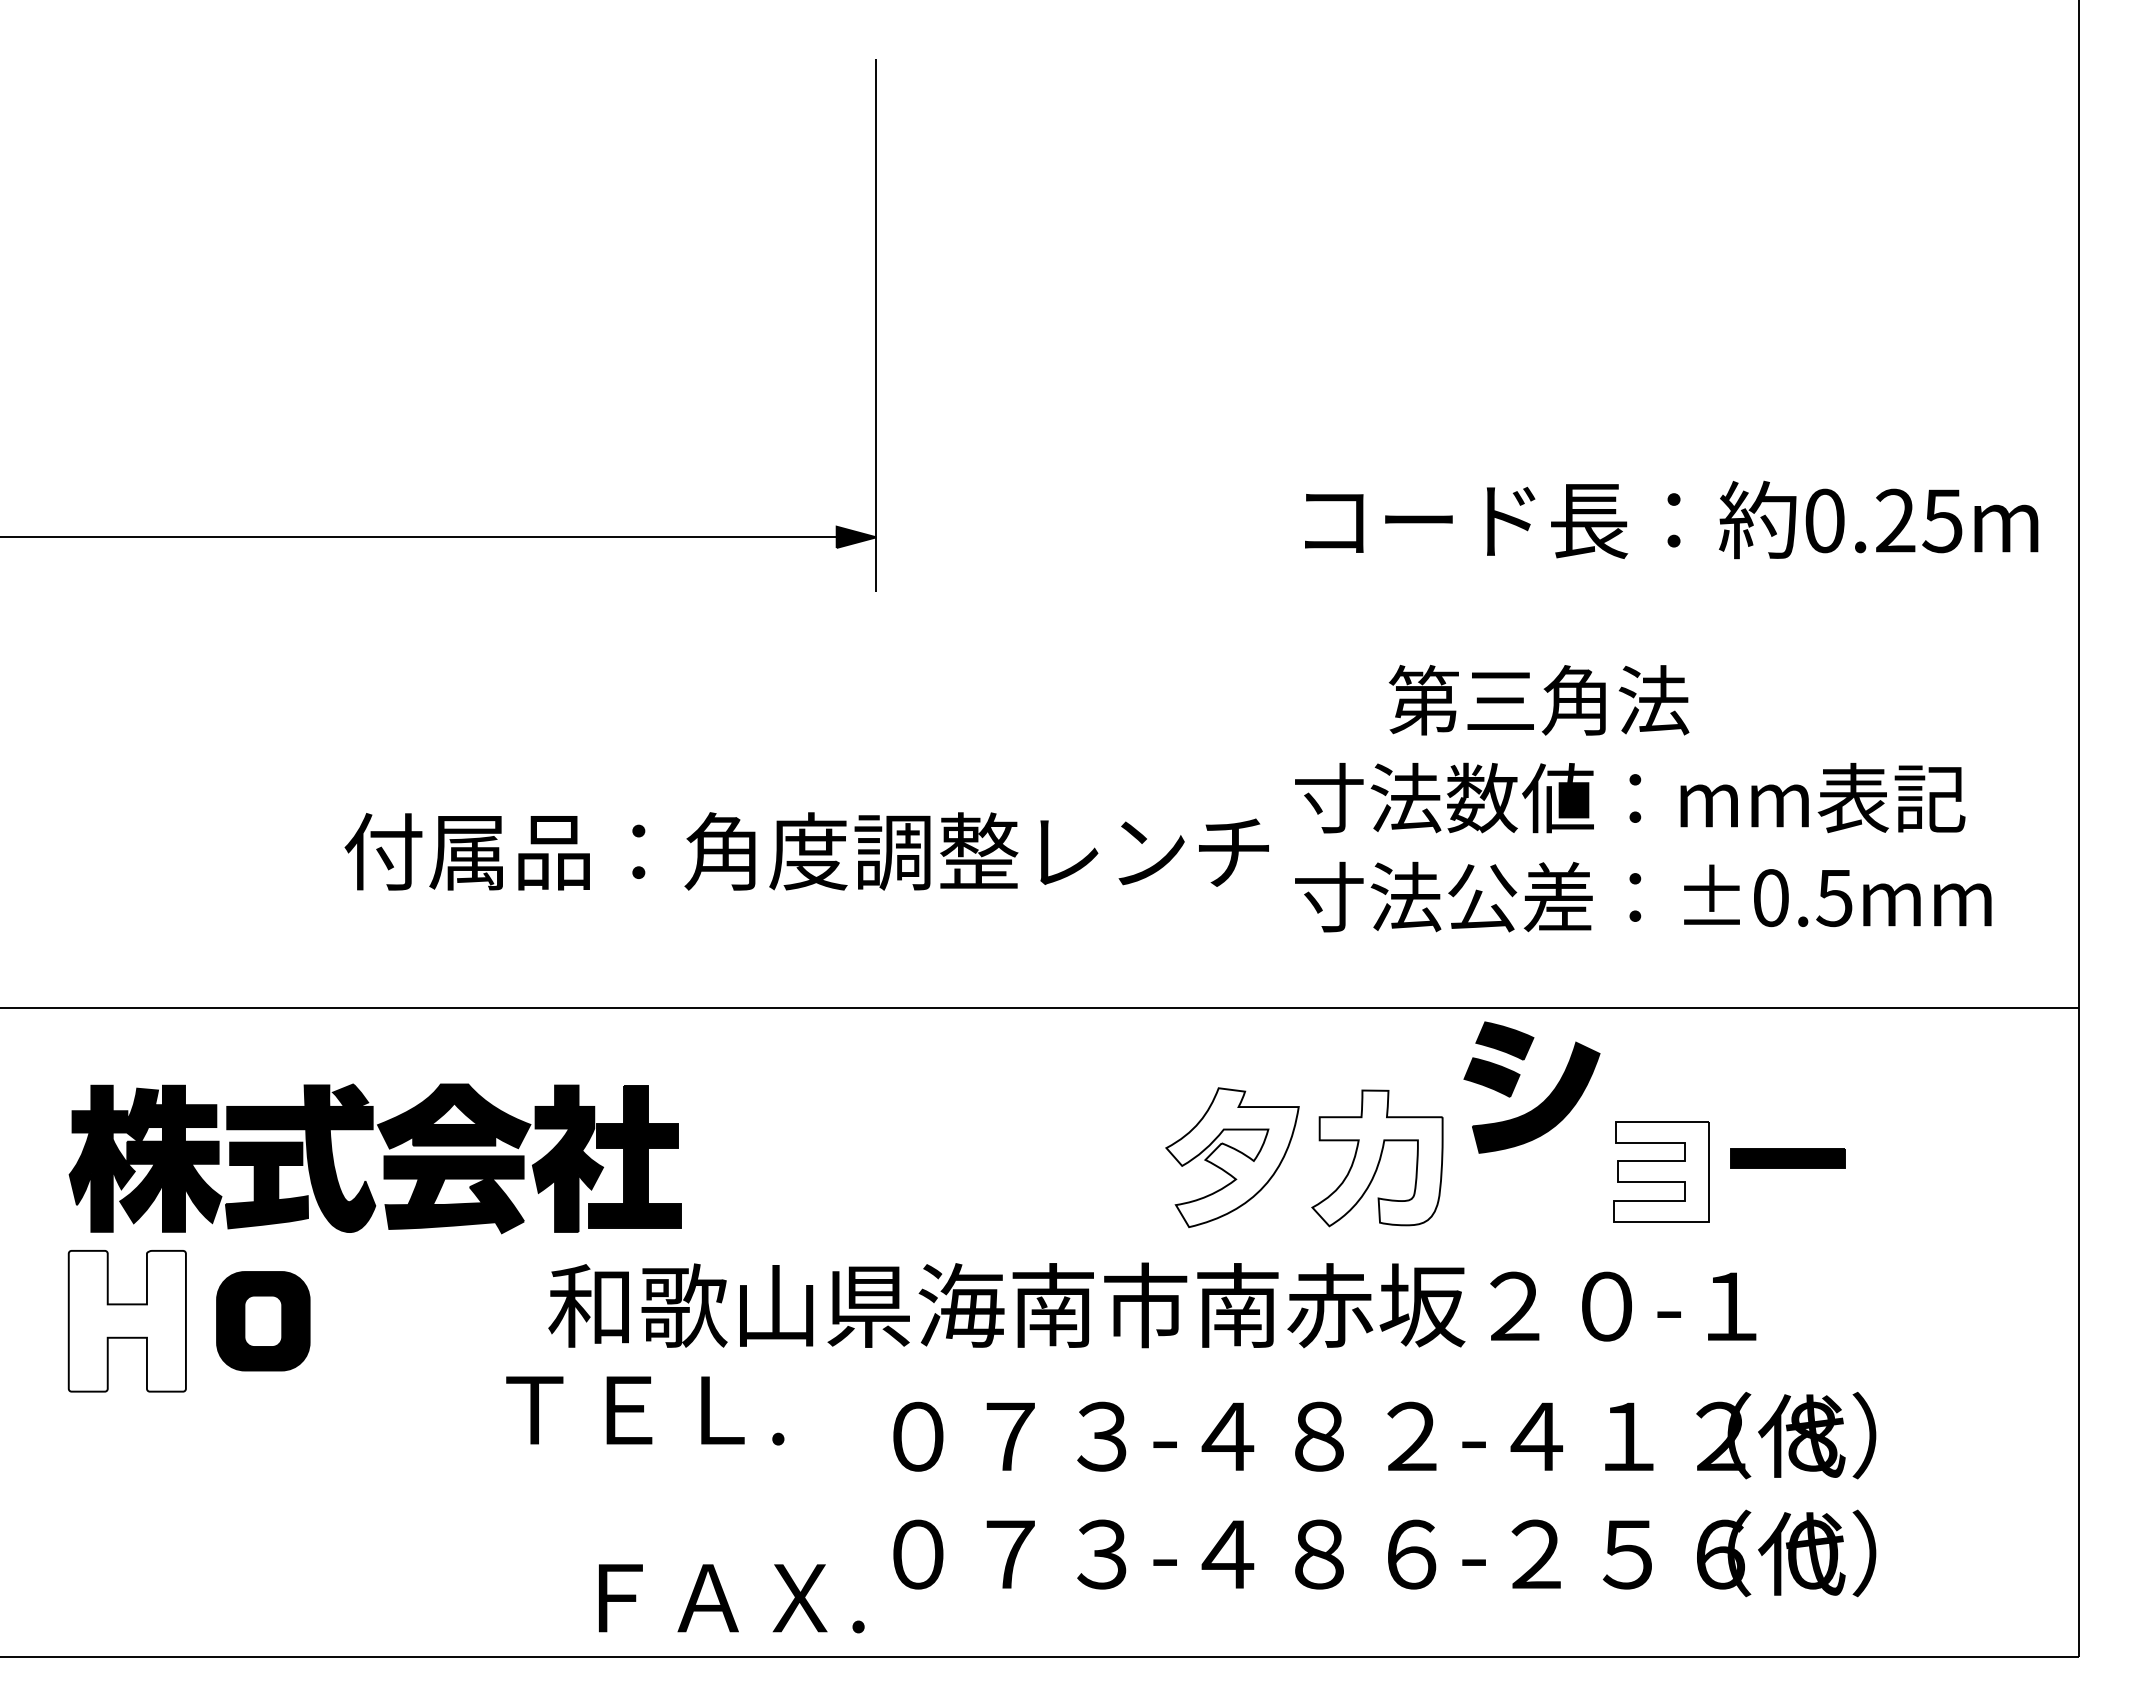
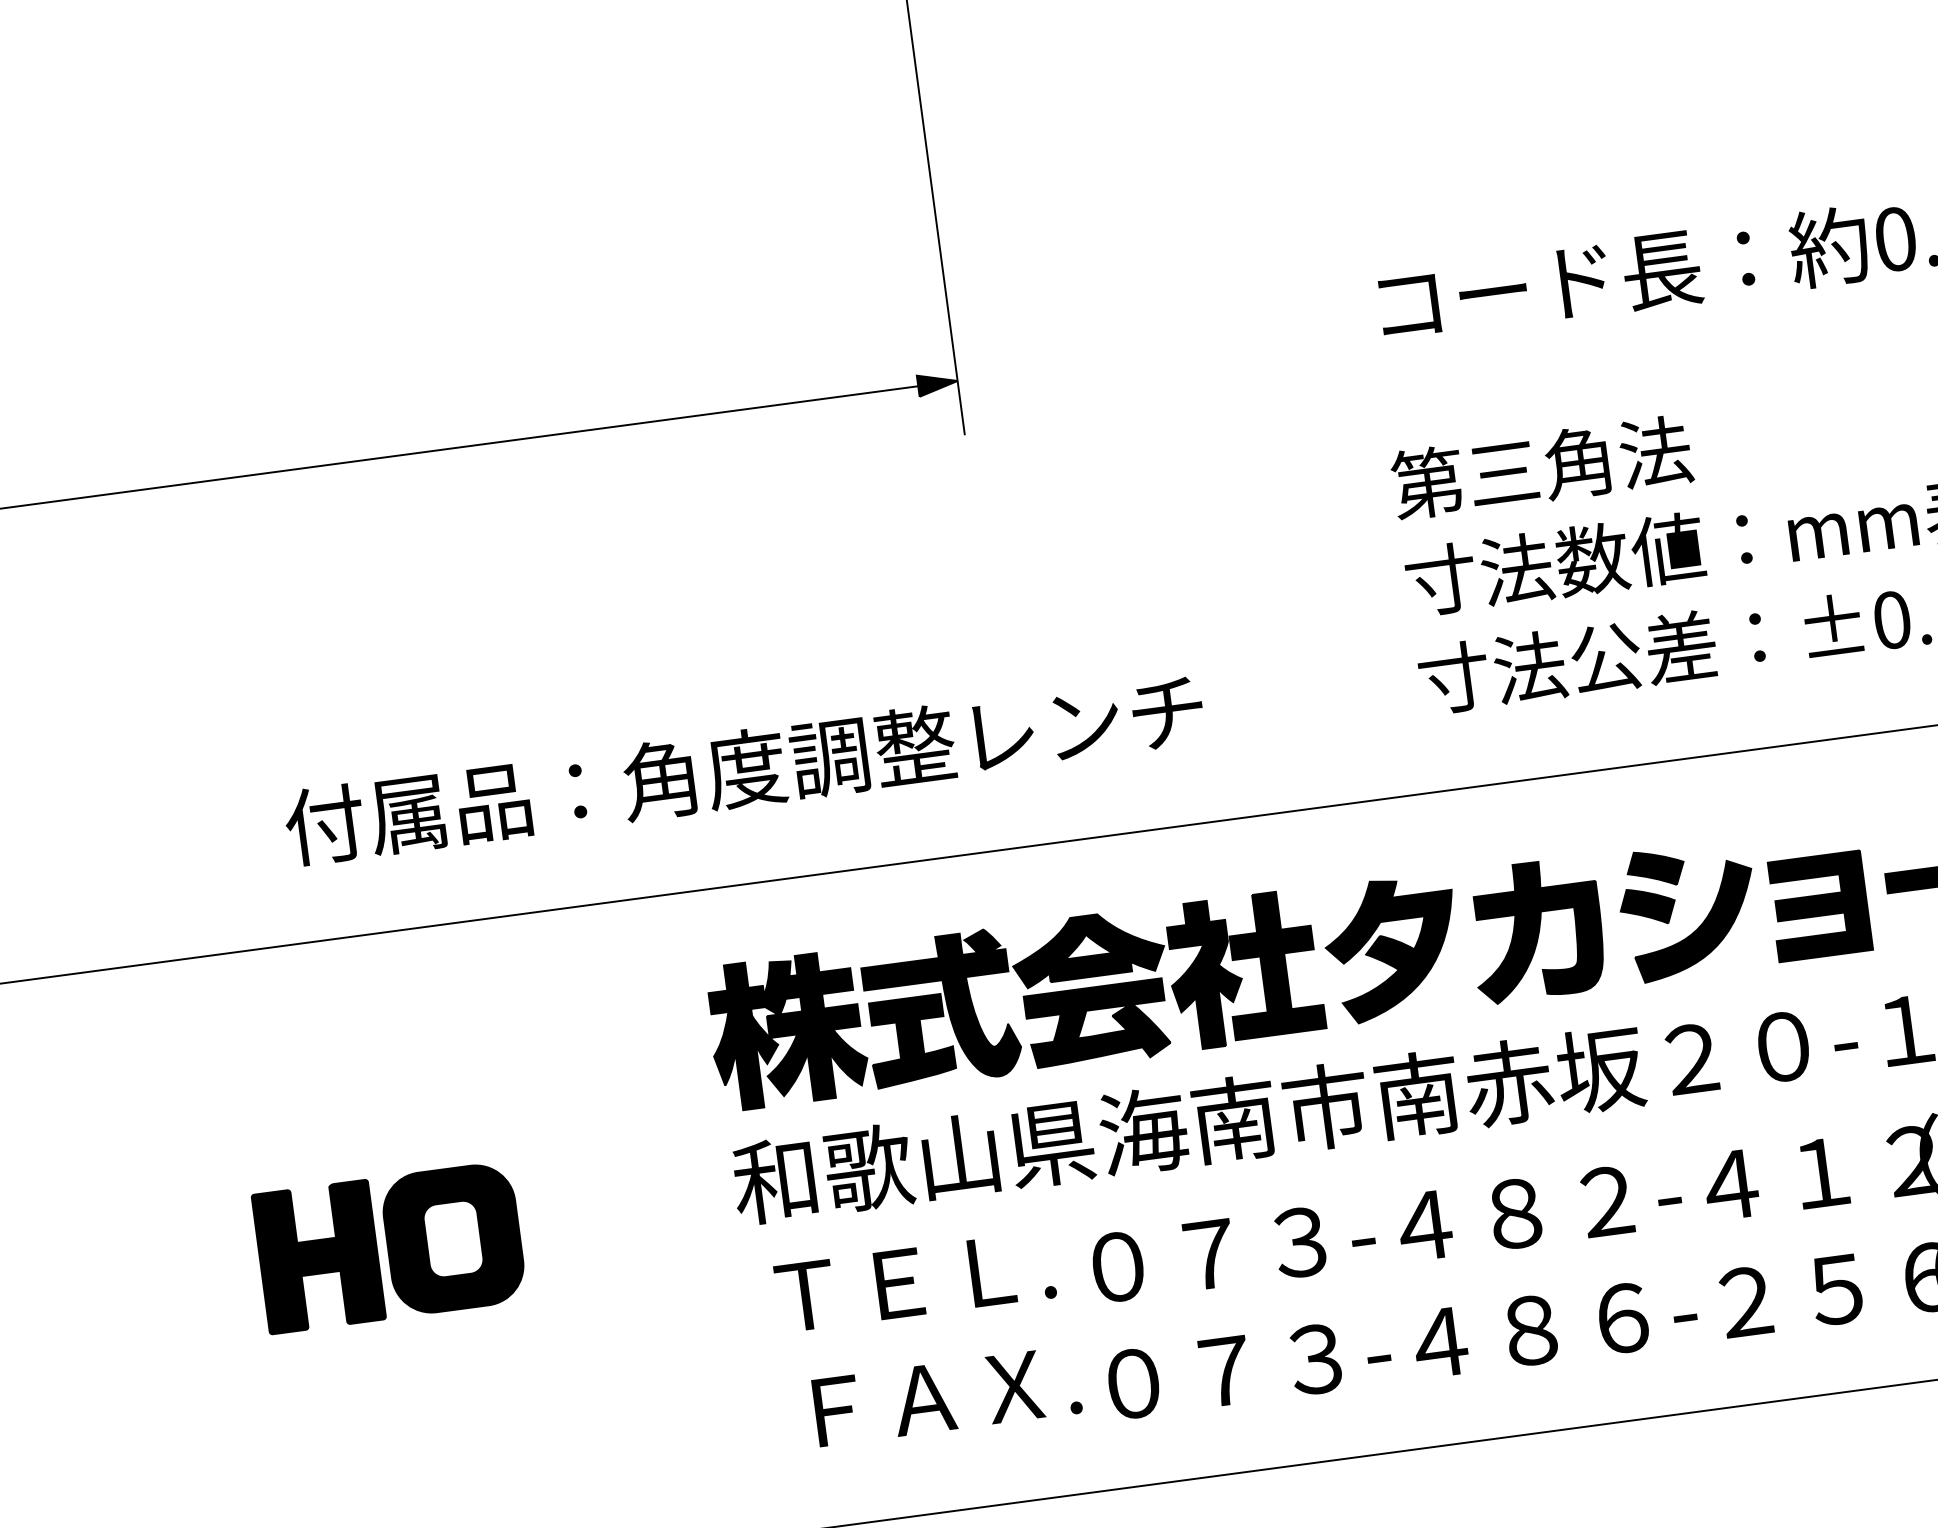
text: (1538, 700) -> (1541, 467), moved
text: (806, 851) -> (744, 768), moved
part: (1518, 1080) -> (1674, 905), moved
fill: (1232, 1157) -> (1392, 948), added
part: (383, 1158) -> (1023, 998), moved
fill: (1377, 1158) -> (1536, 930), added
fill: (1661, 1171) -> (1819, 905), added
fill: (126, 1320) -> (317, 1256), added
part: (263, 1321) -> (453, 1239), size x1.43
text: (645, 1410) -> (915, 1281), moved
text: (731, 1598) -> (946, 1396), moved

